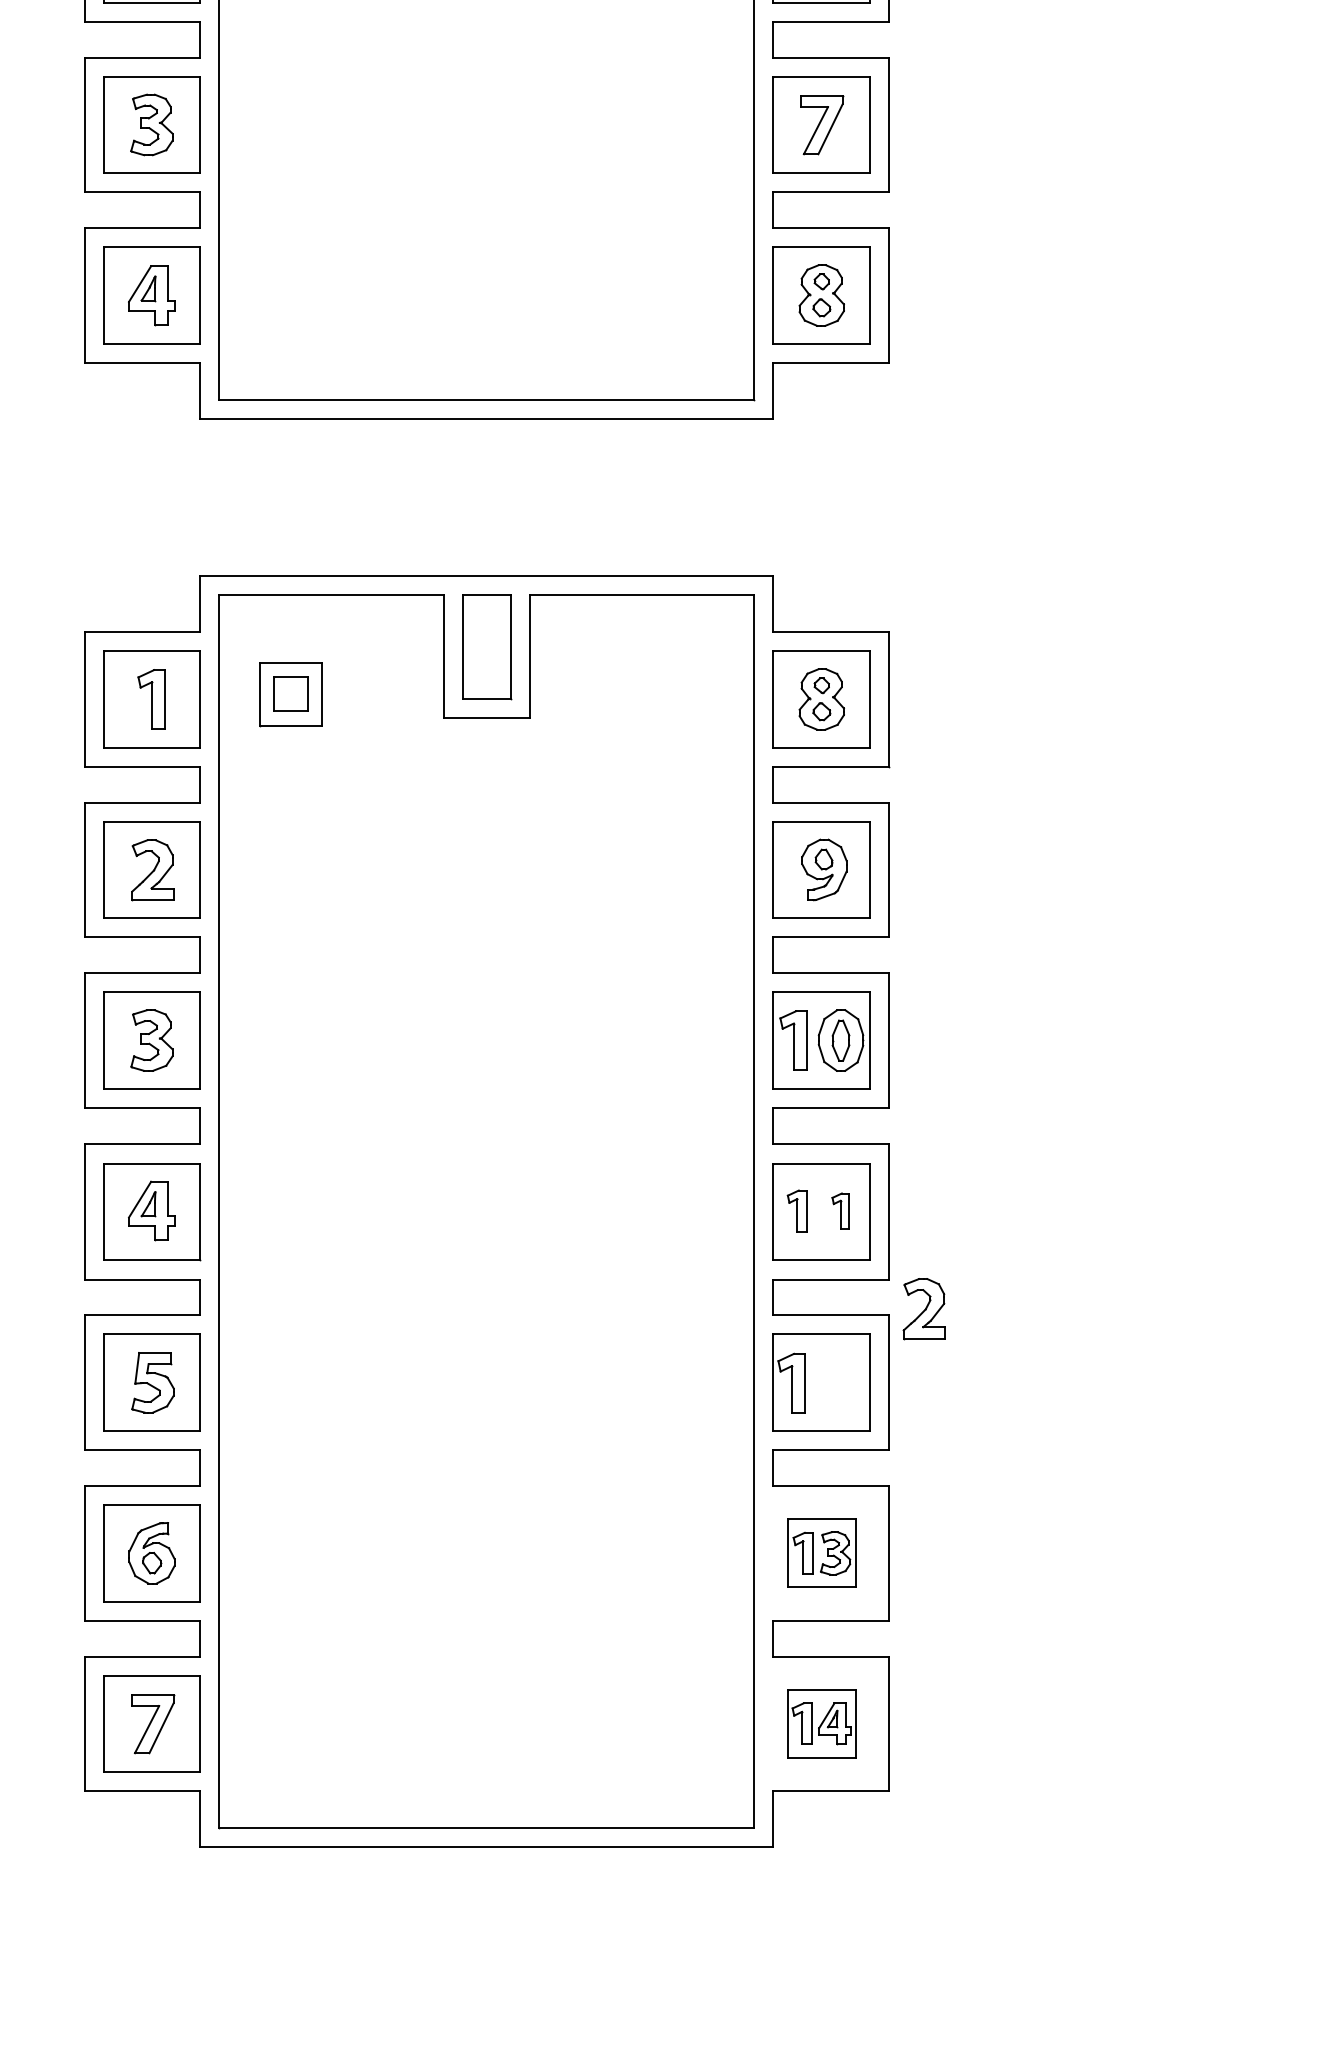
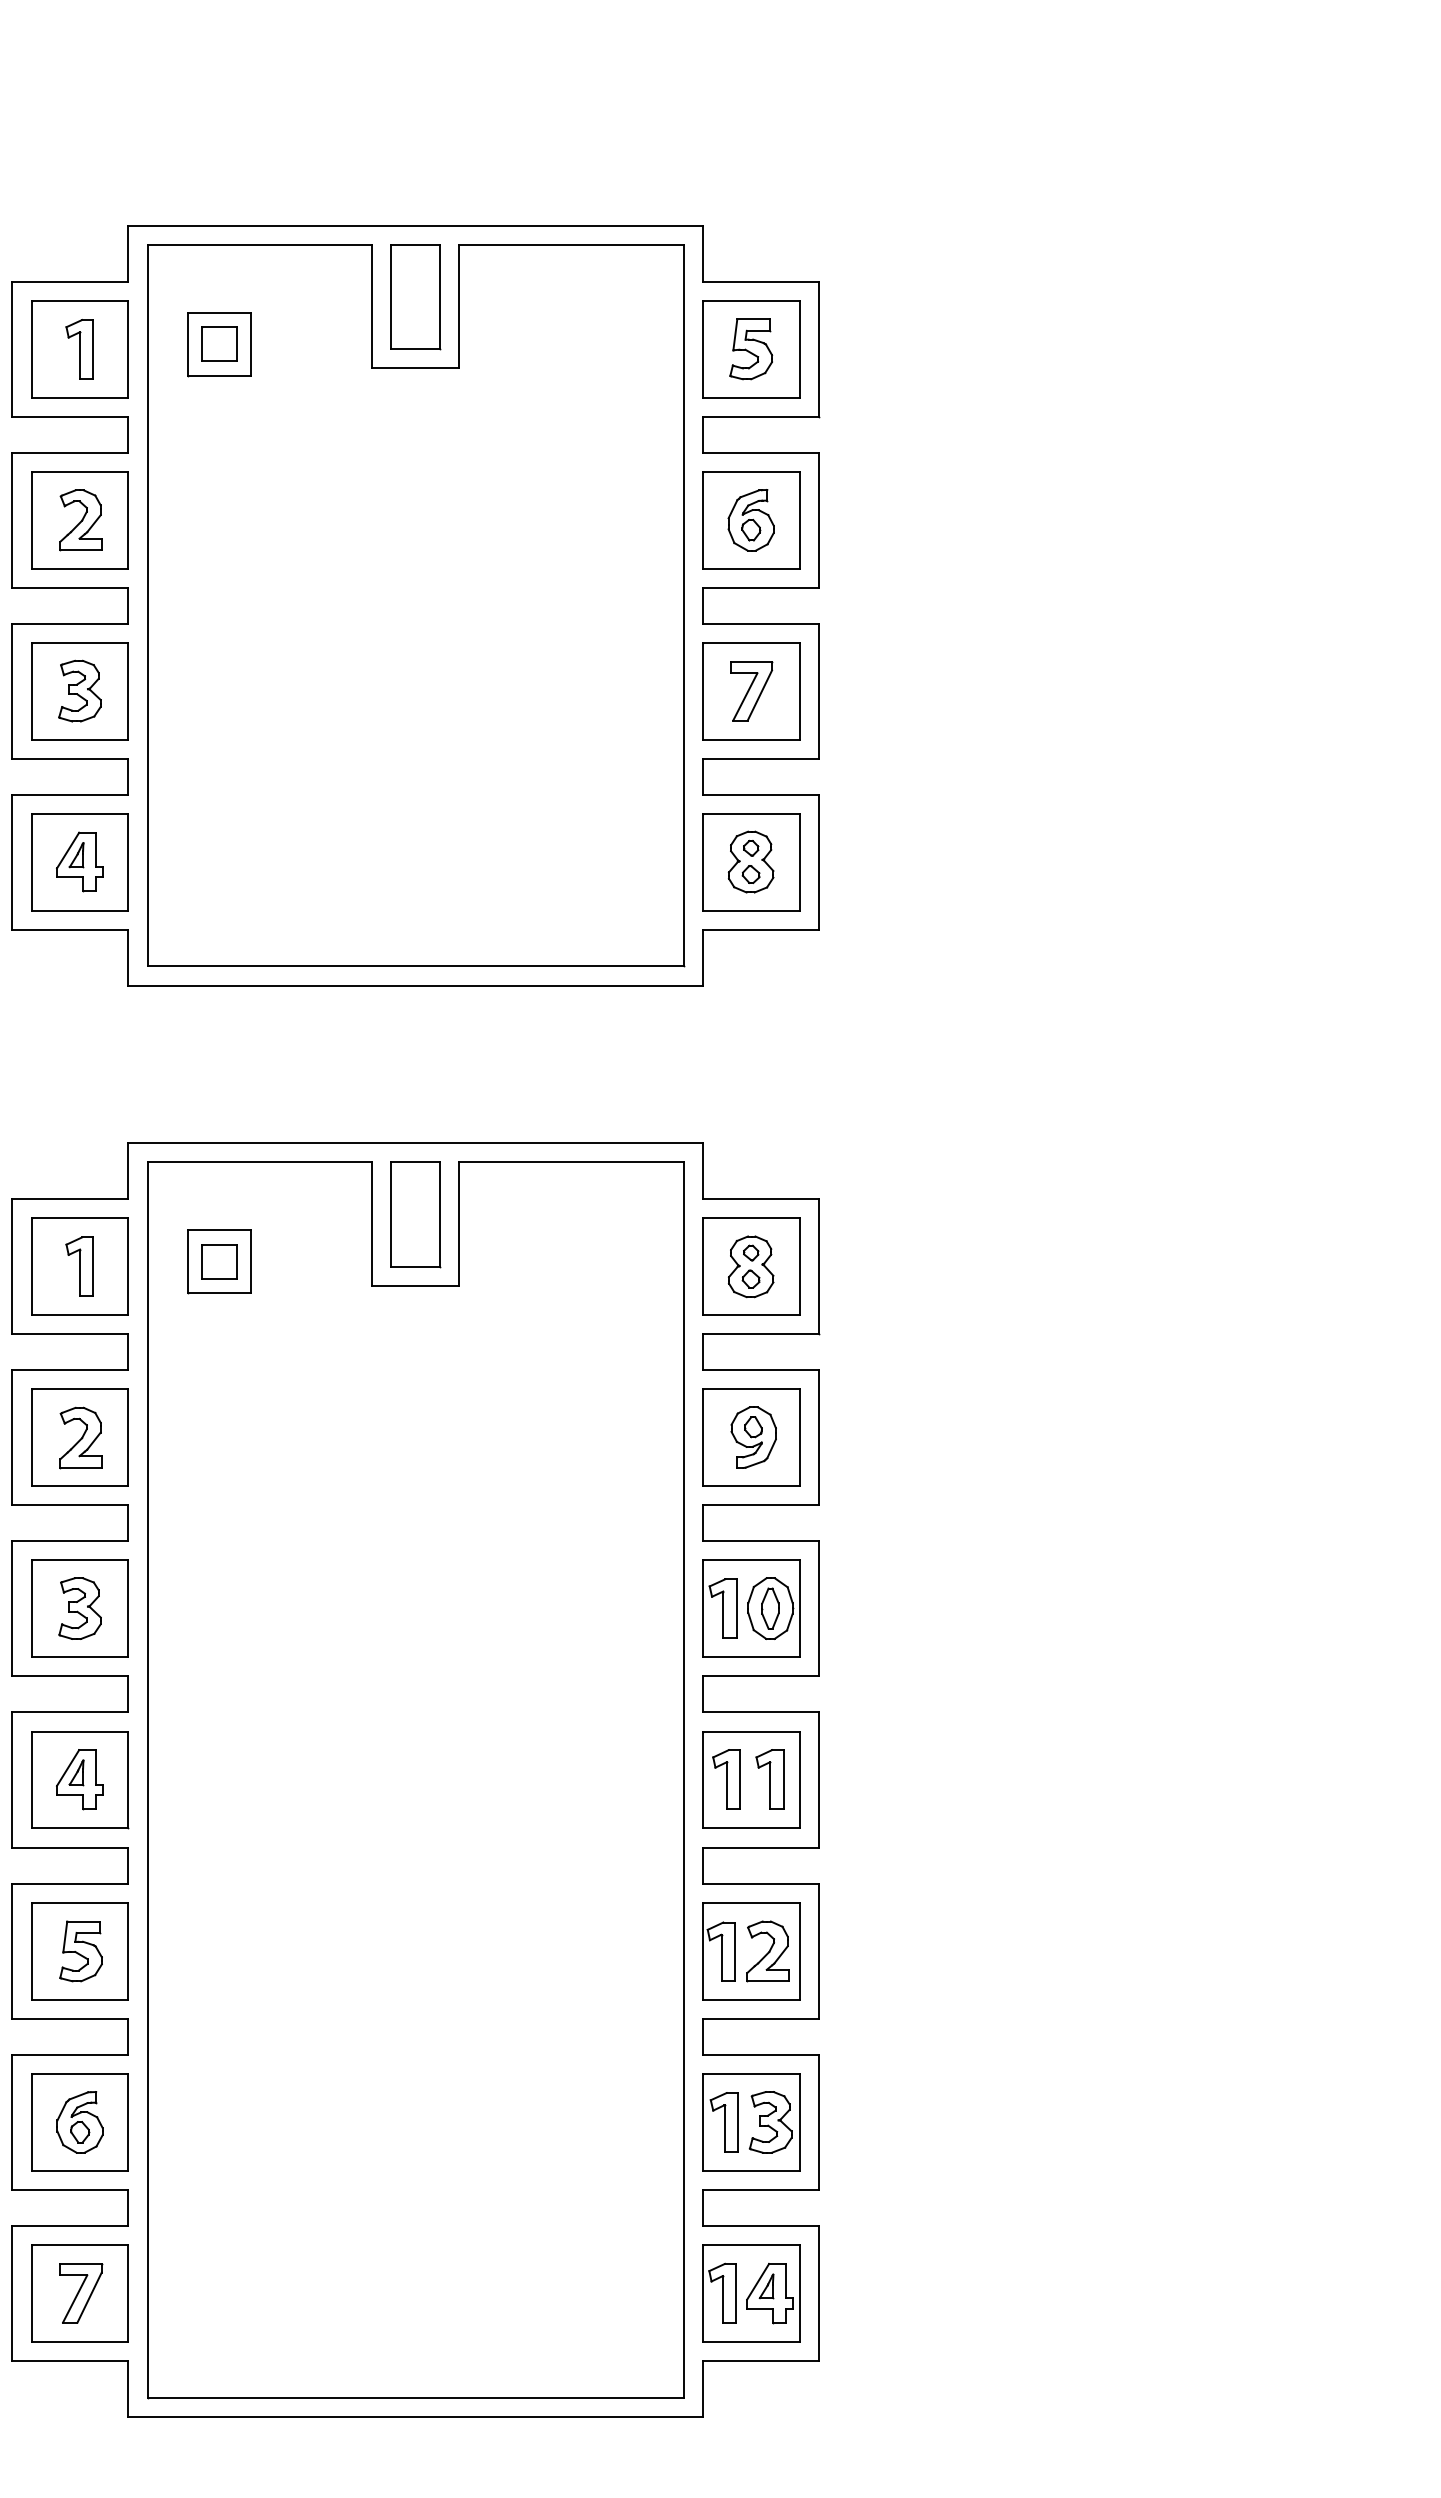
part: (797, 1211) -> (726, 1779), size x1.43
part: (840, 1211) -> (769, 1779), size x1.67
part: (923, 1308) -> (767, 1951), moved
part: (822, 1553) -> (751, 2122), size x1.43
part: (822, 1724) -> (751, 2293), size x1.43

